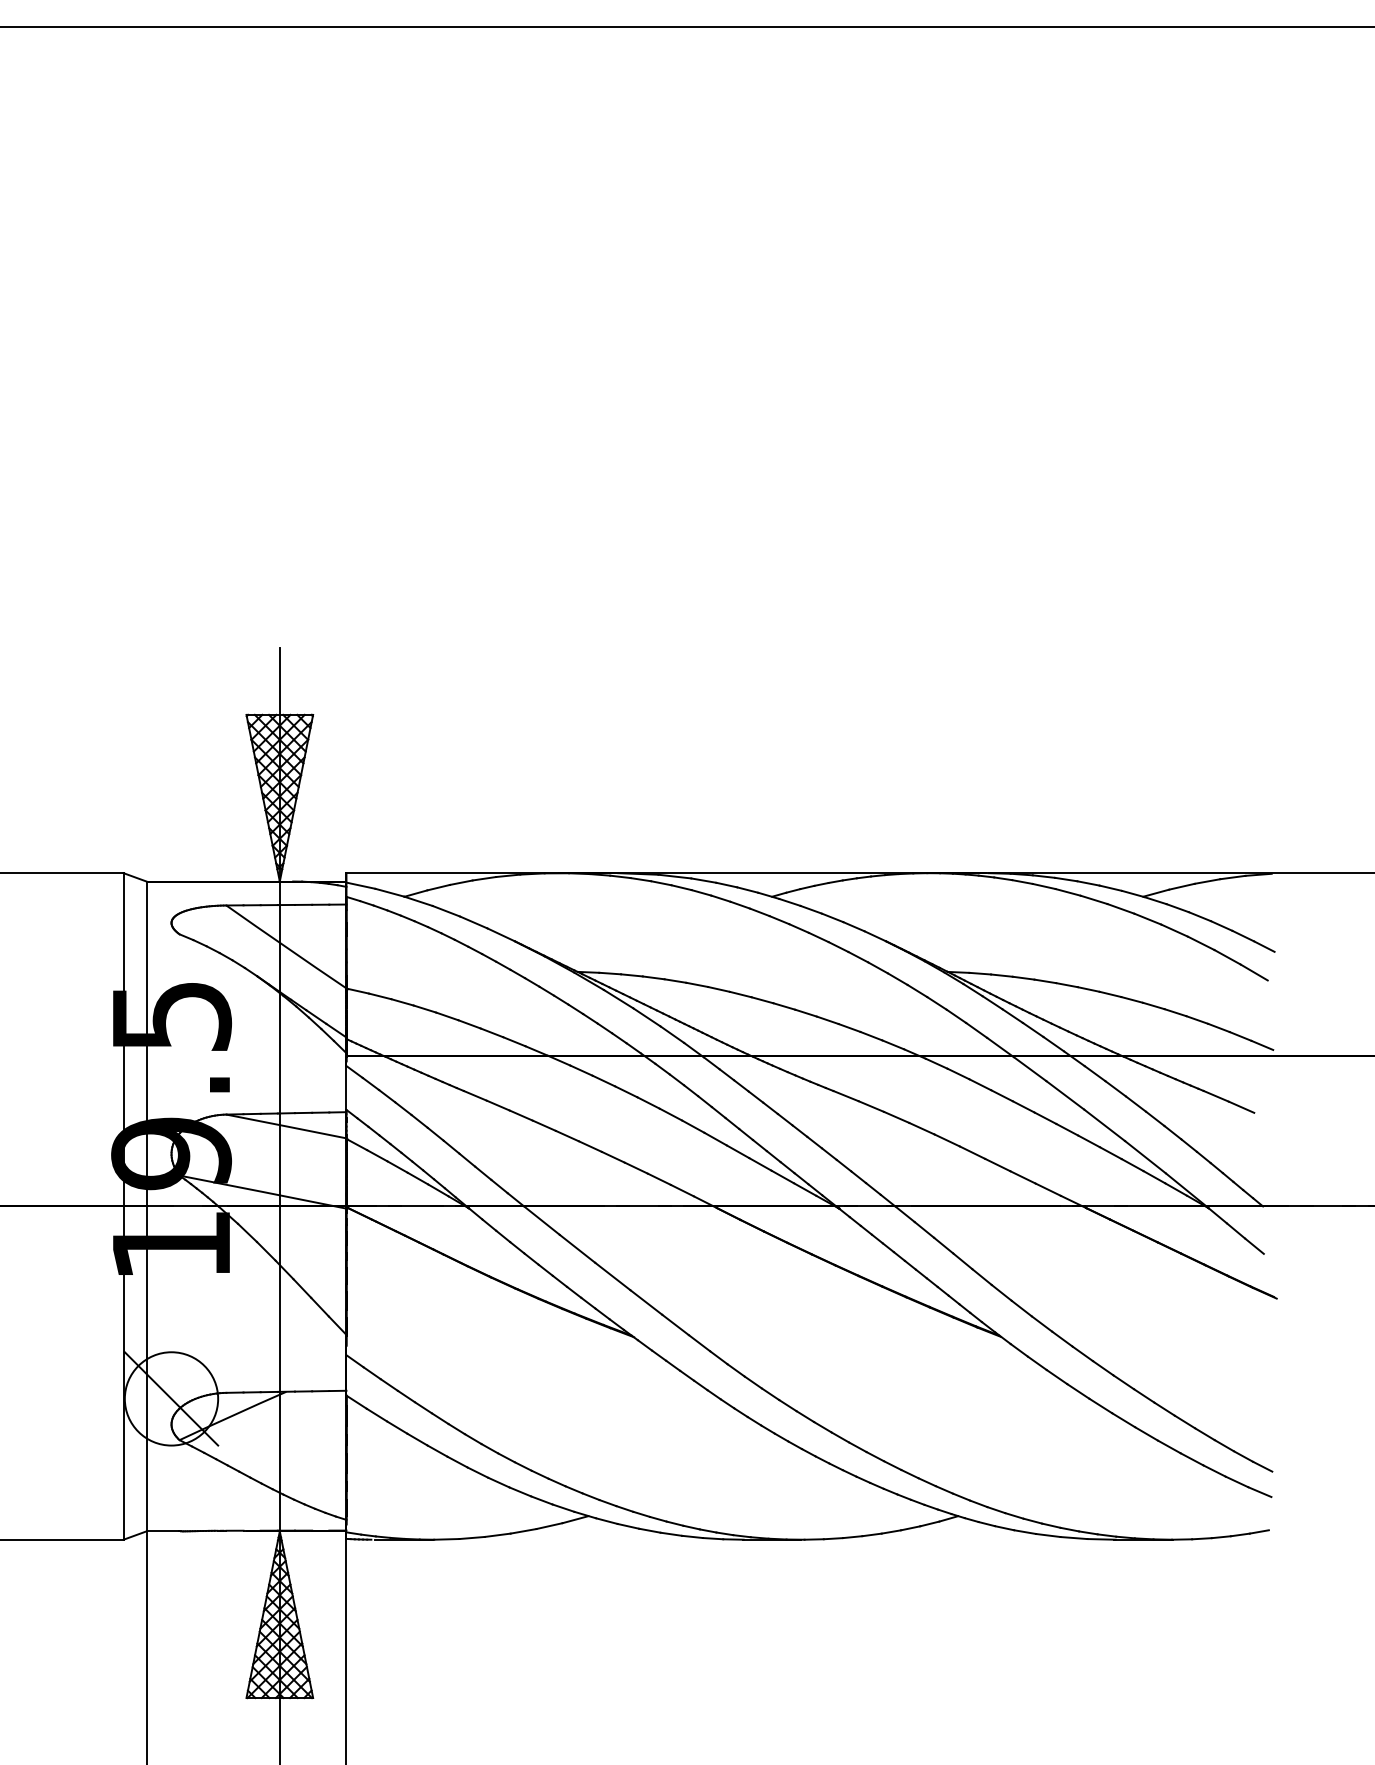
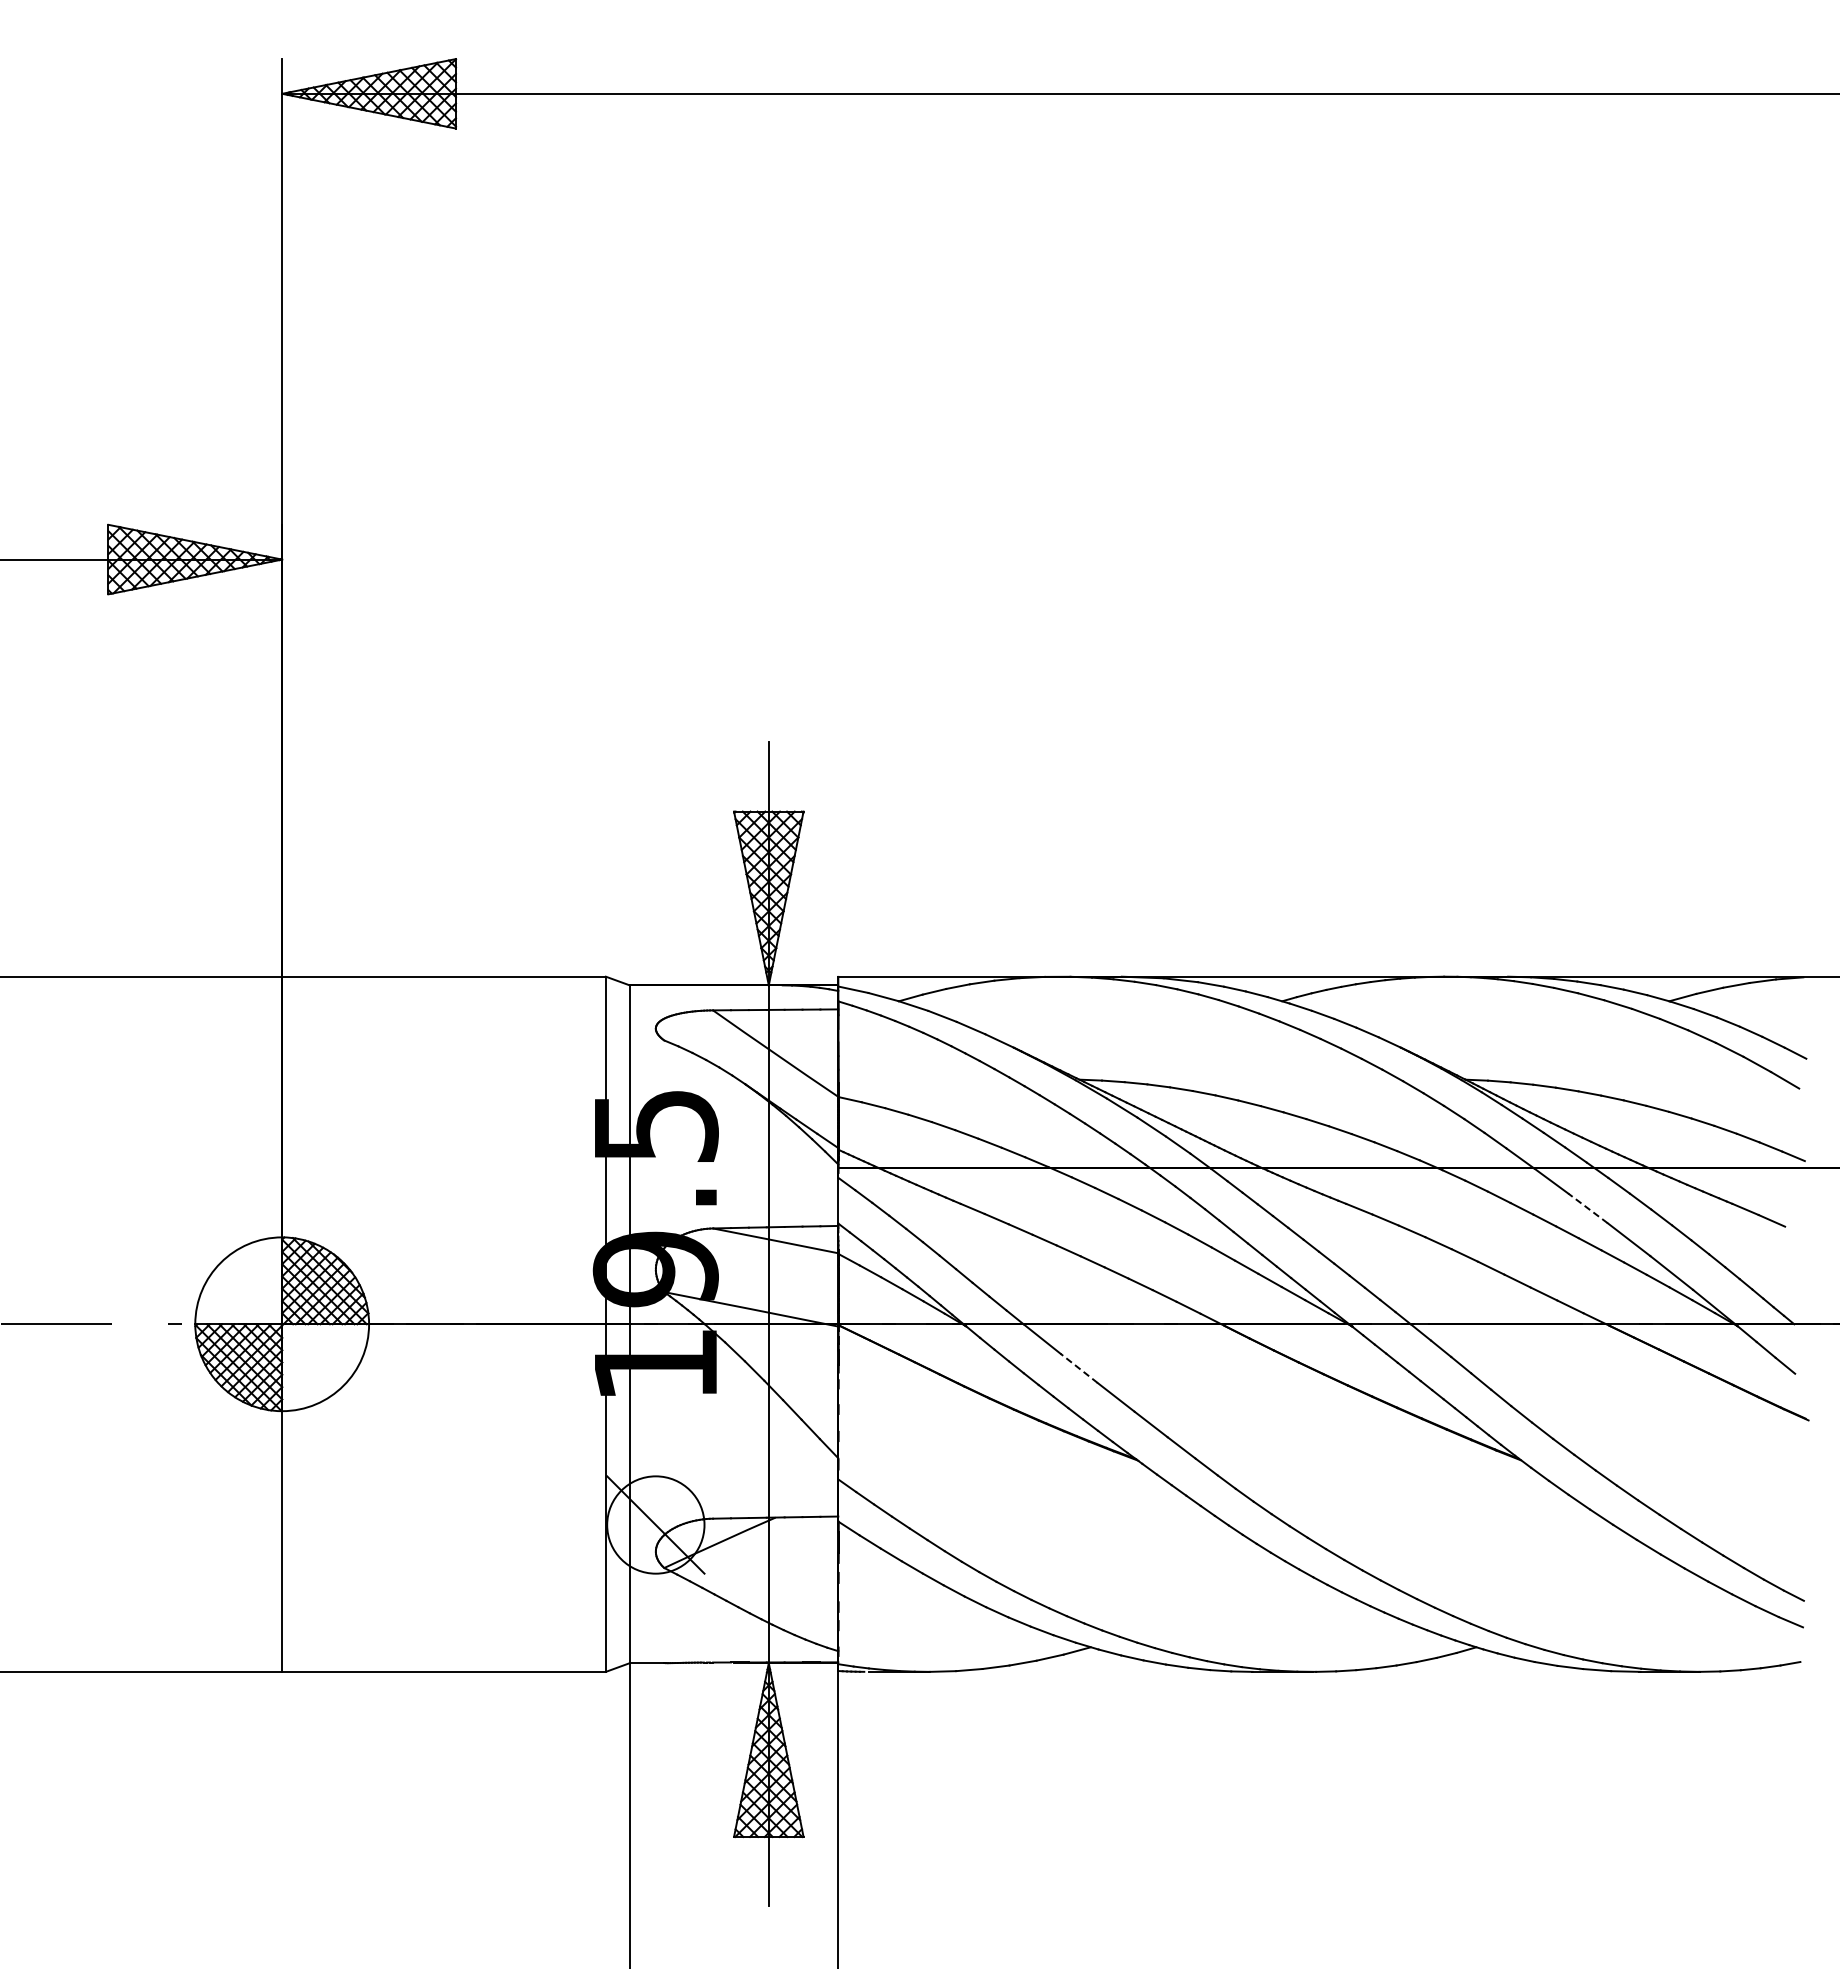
line: (1065, 1095) -> (1588, 1208), solid -> dashed
line: (577, 1248) -> (1079, 1368), solid -> dashed

